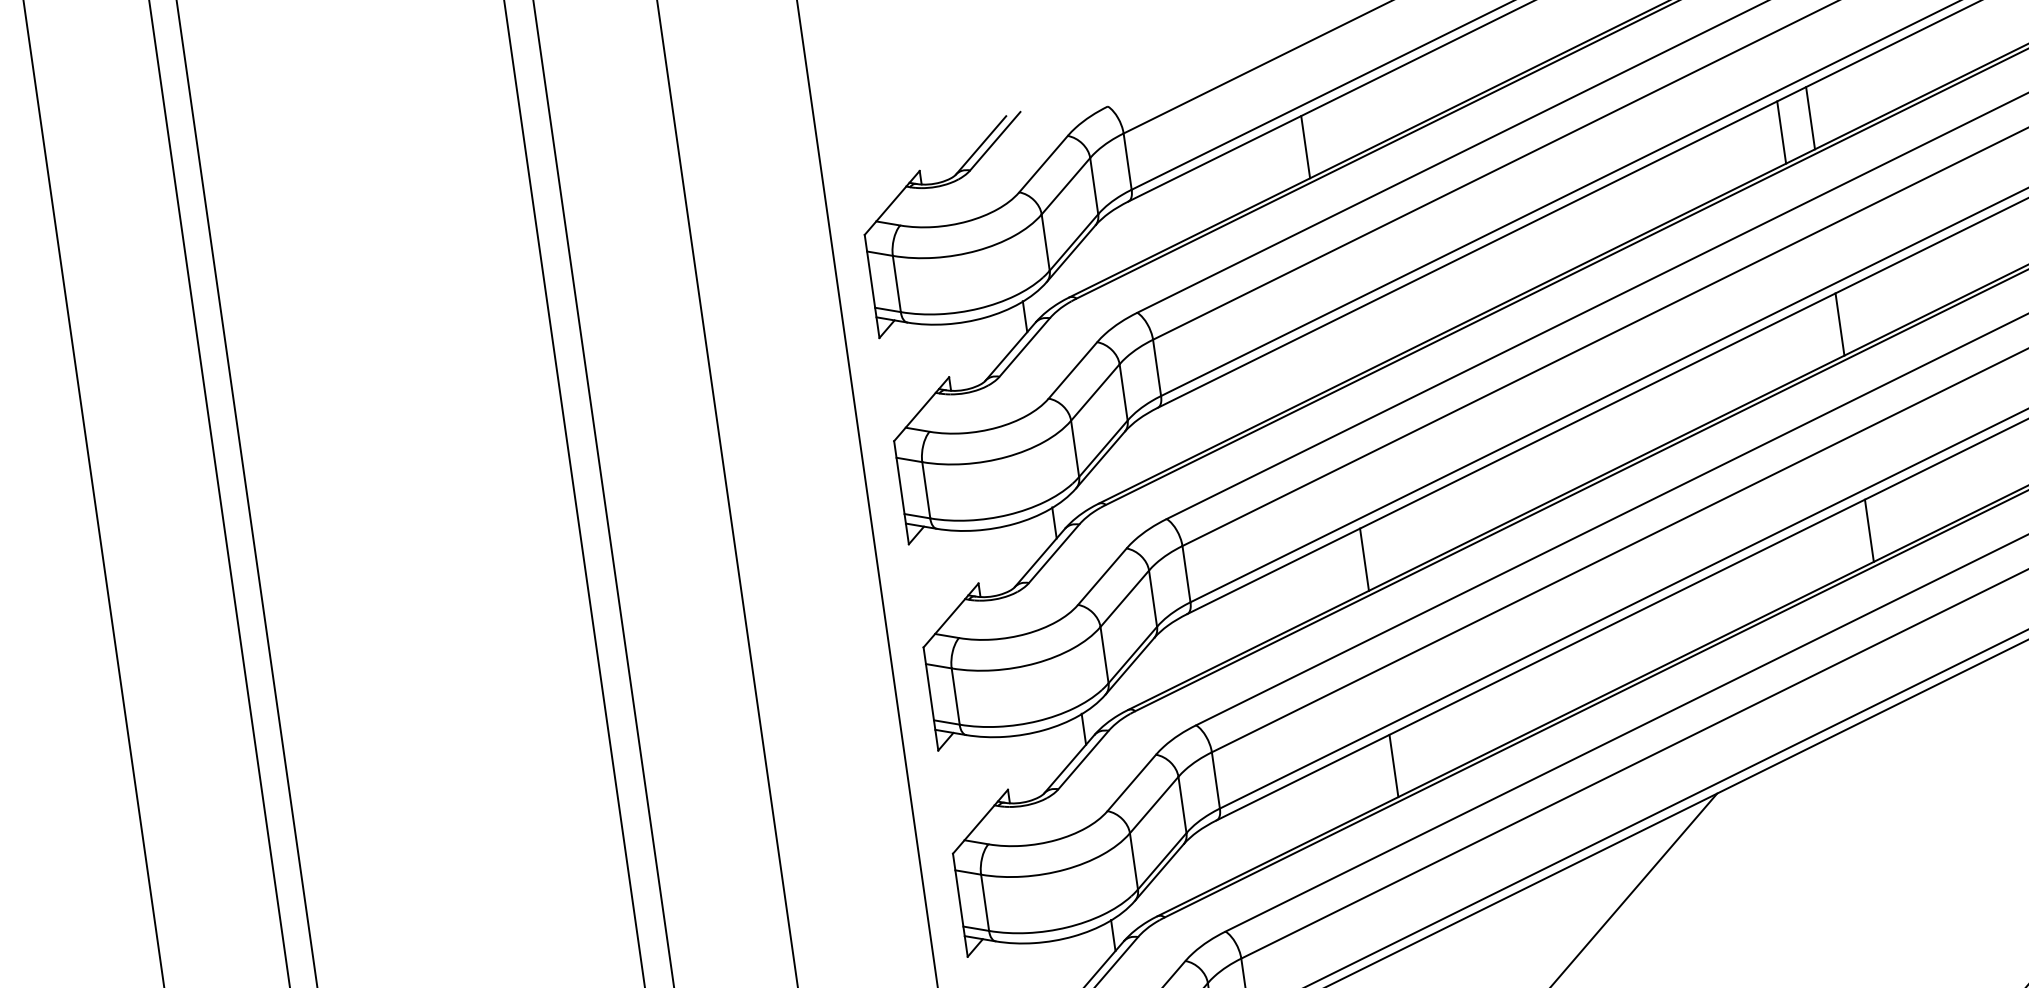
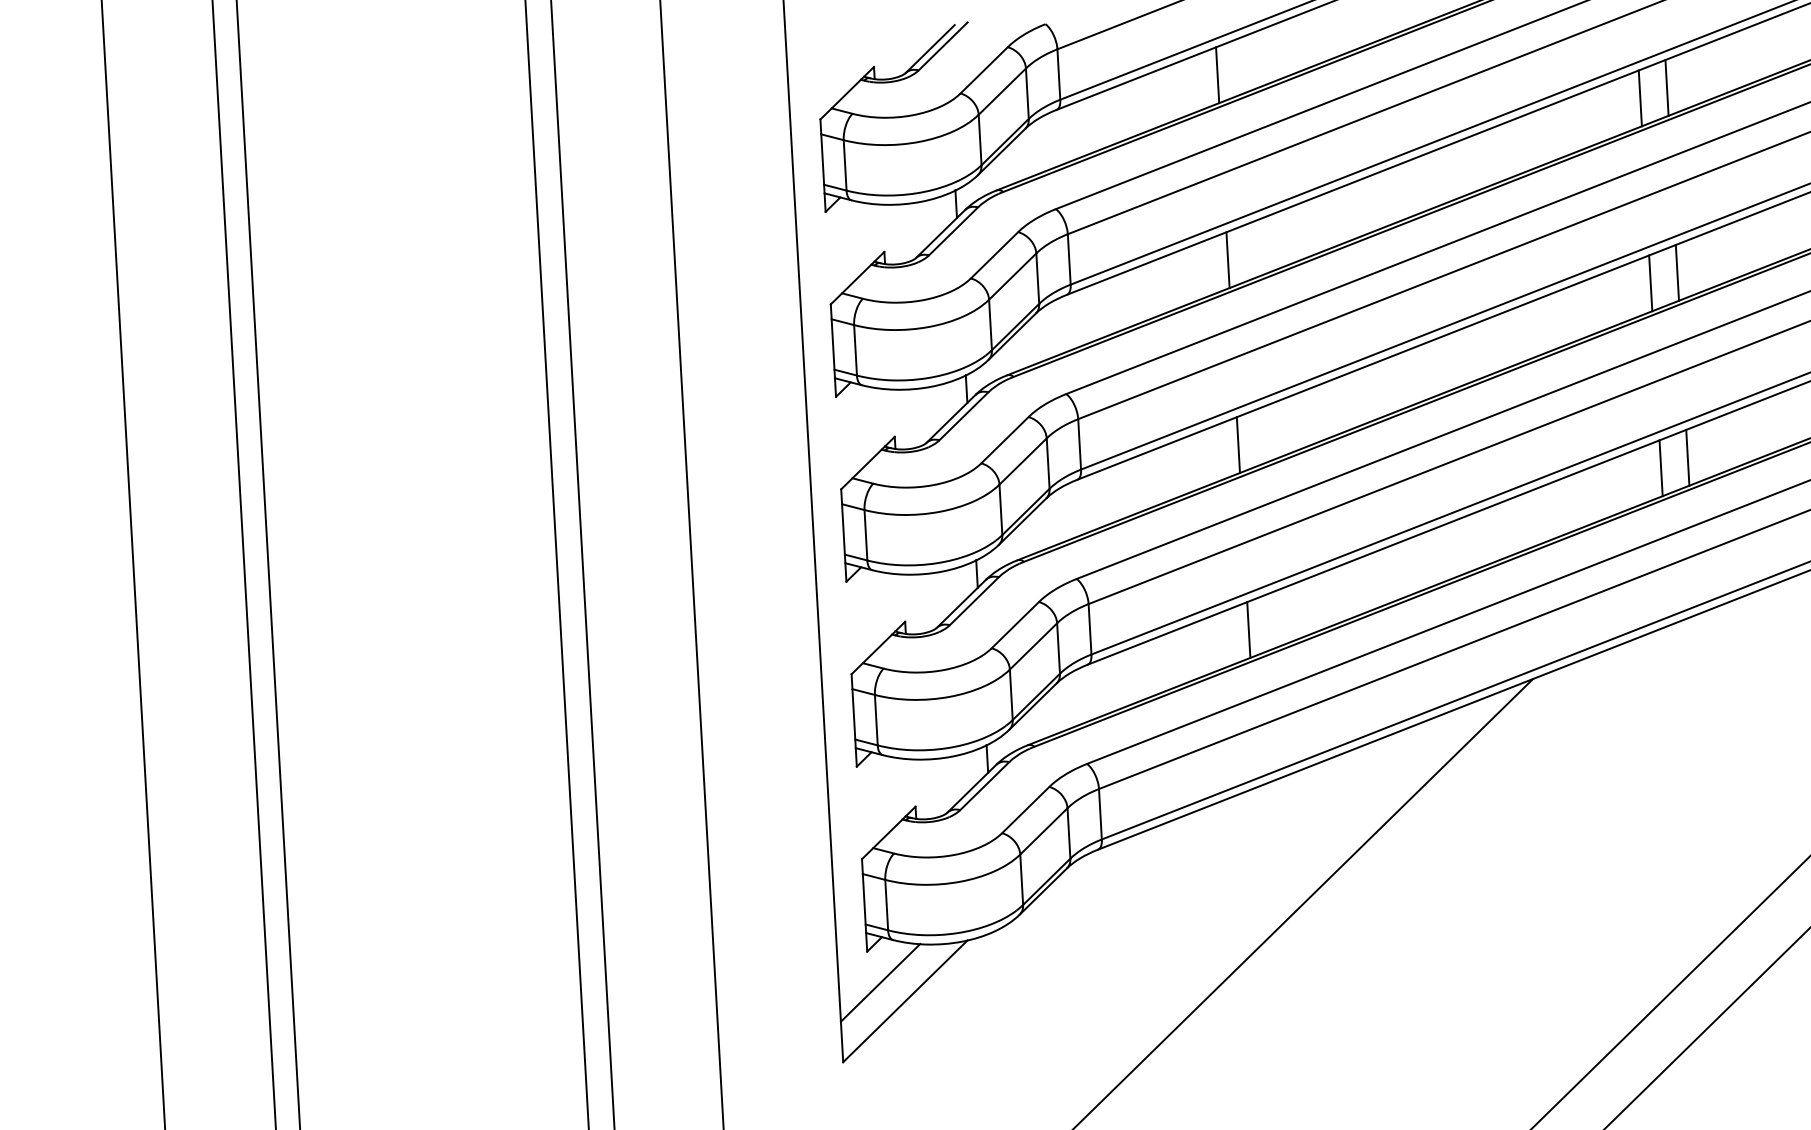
line: (1810, 338) -> (1650, 283), added
line: (1334, 353) -> (1227, 260), added
line: (1839, 545) -> (1660, 468), added

